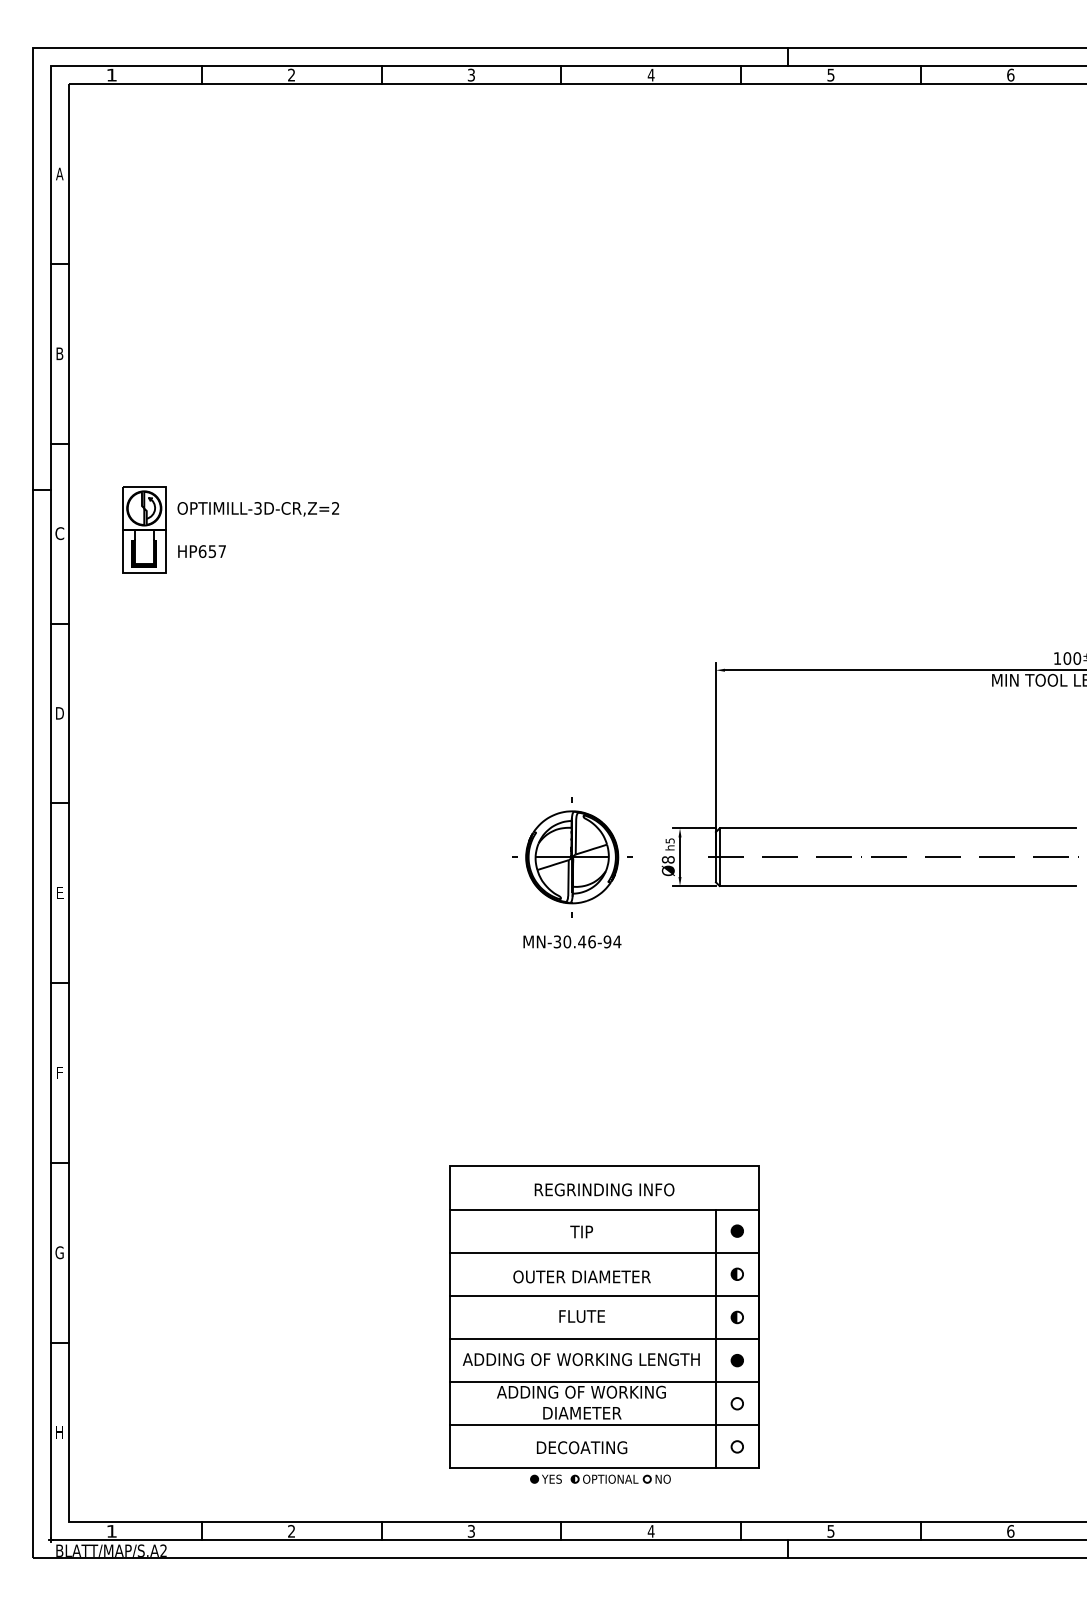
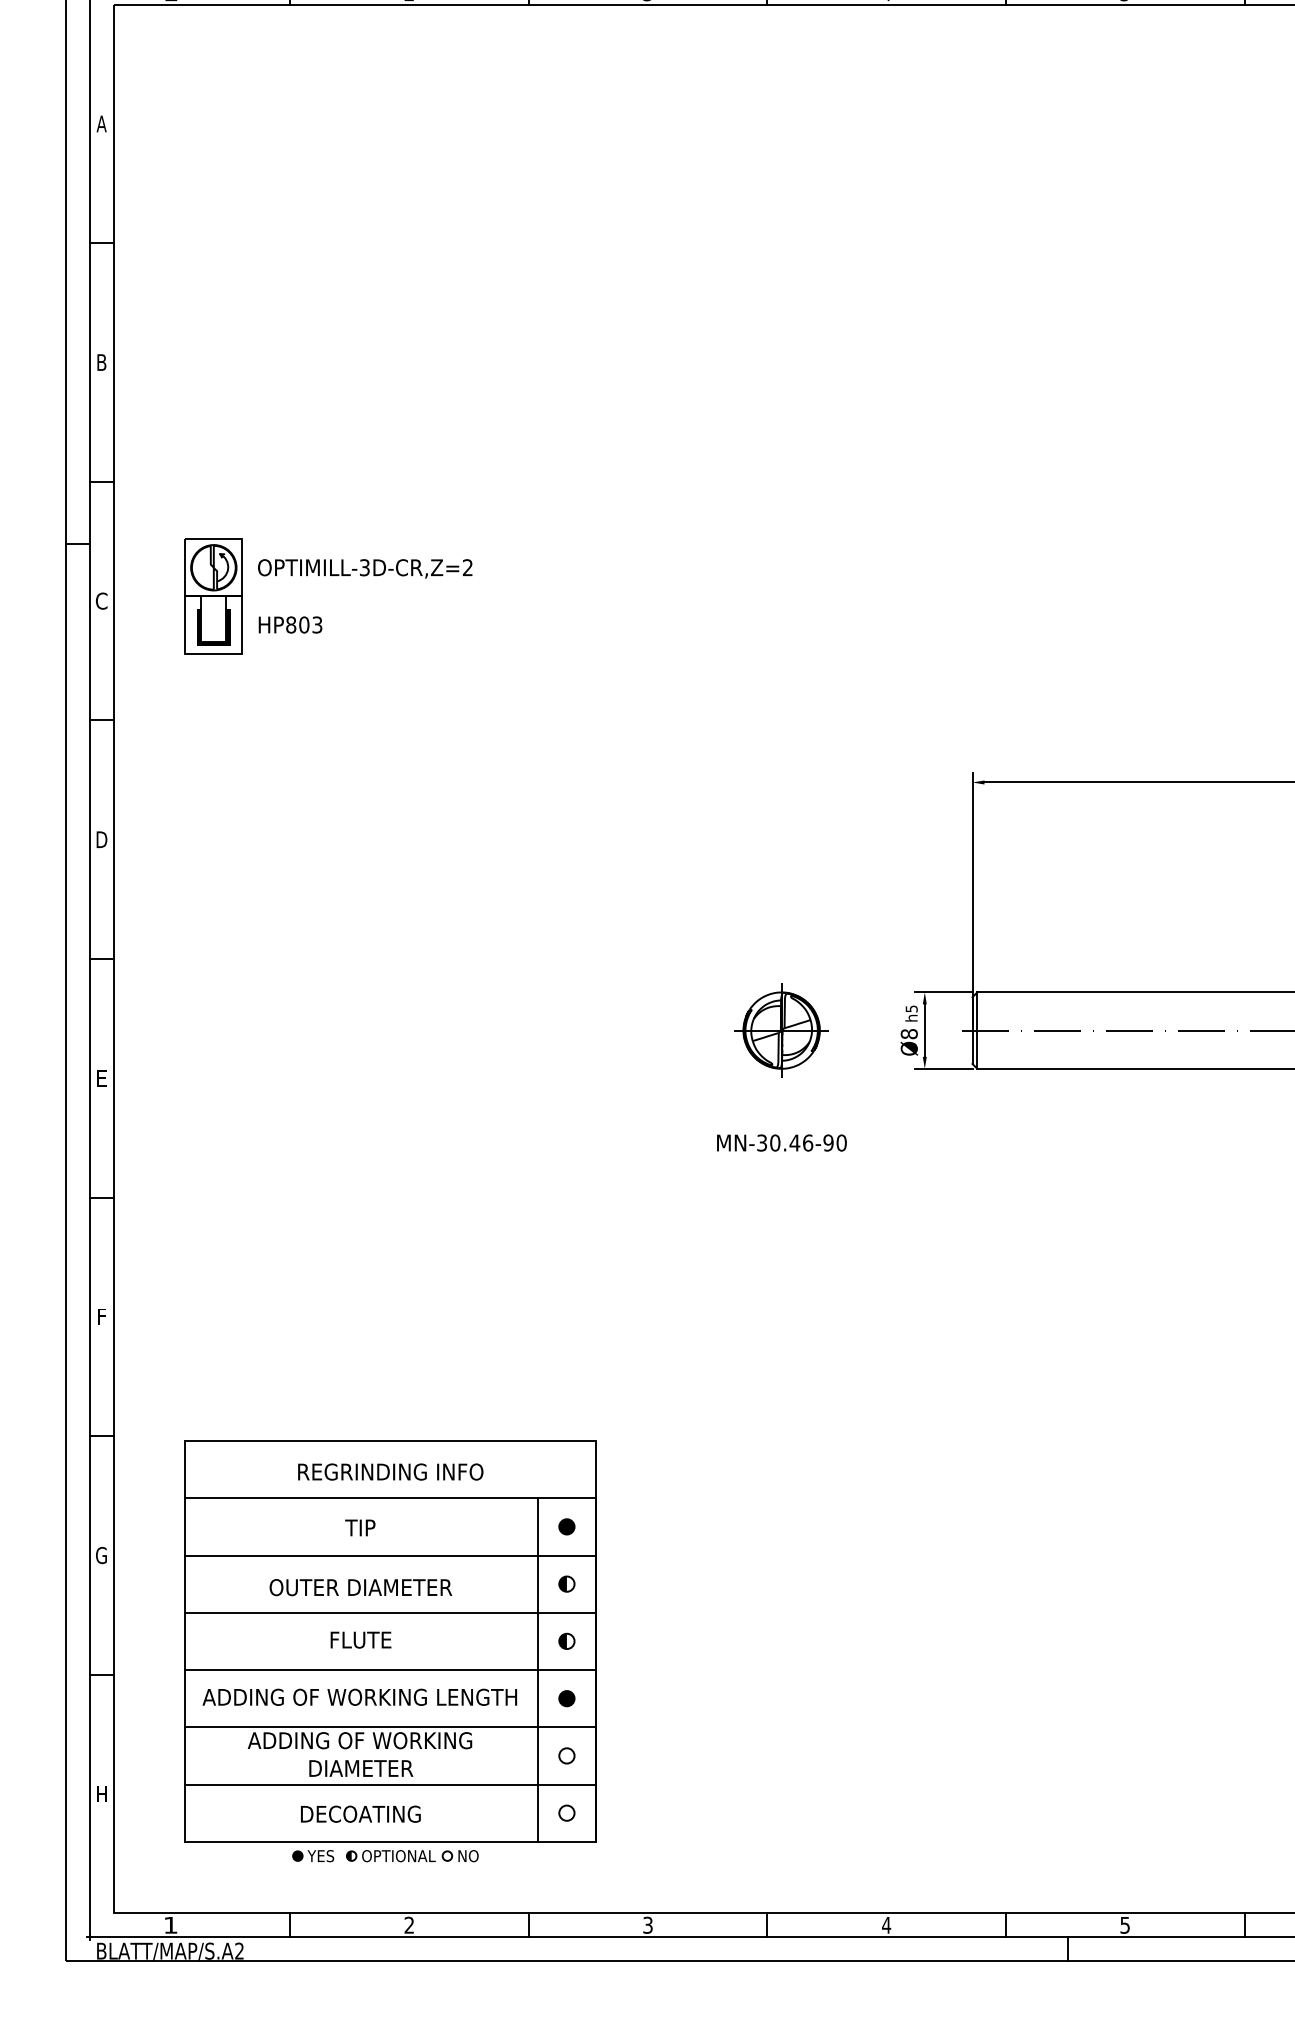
text: (211, 551) -> (303, 624), HP657 -> HP803
part: (571, 856) -> (780, 1029), size x0.62
text: (617, 941) -> (841, 1142), MN-30.46-94 -> MN-30.46-90
part: (604, 1324) -> (390, 1650), moved

